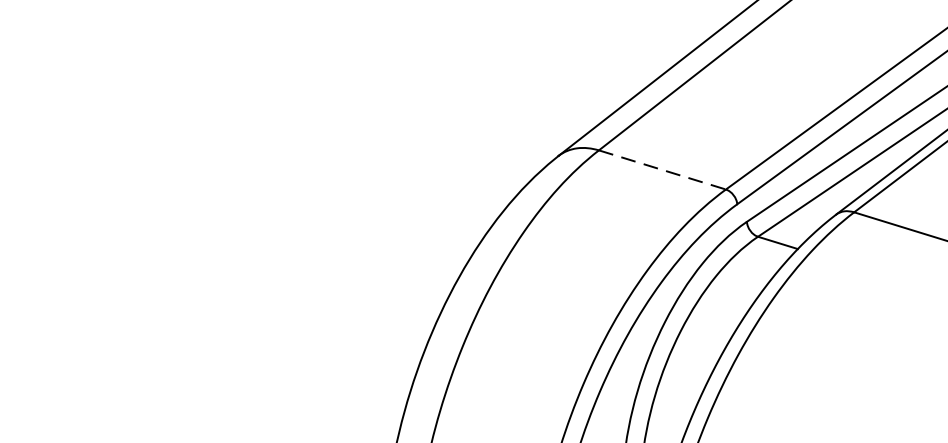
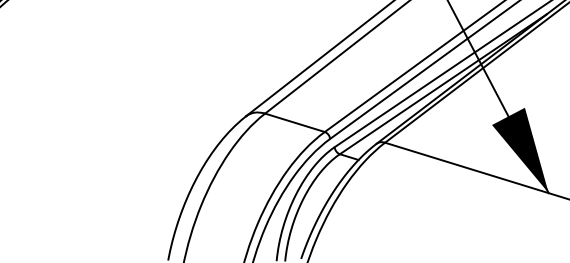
line: (663, 169) -> (295, 122), dashed -> solid

